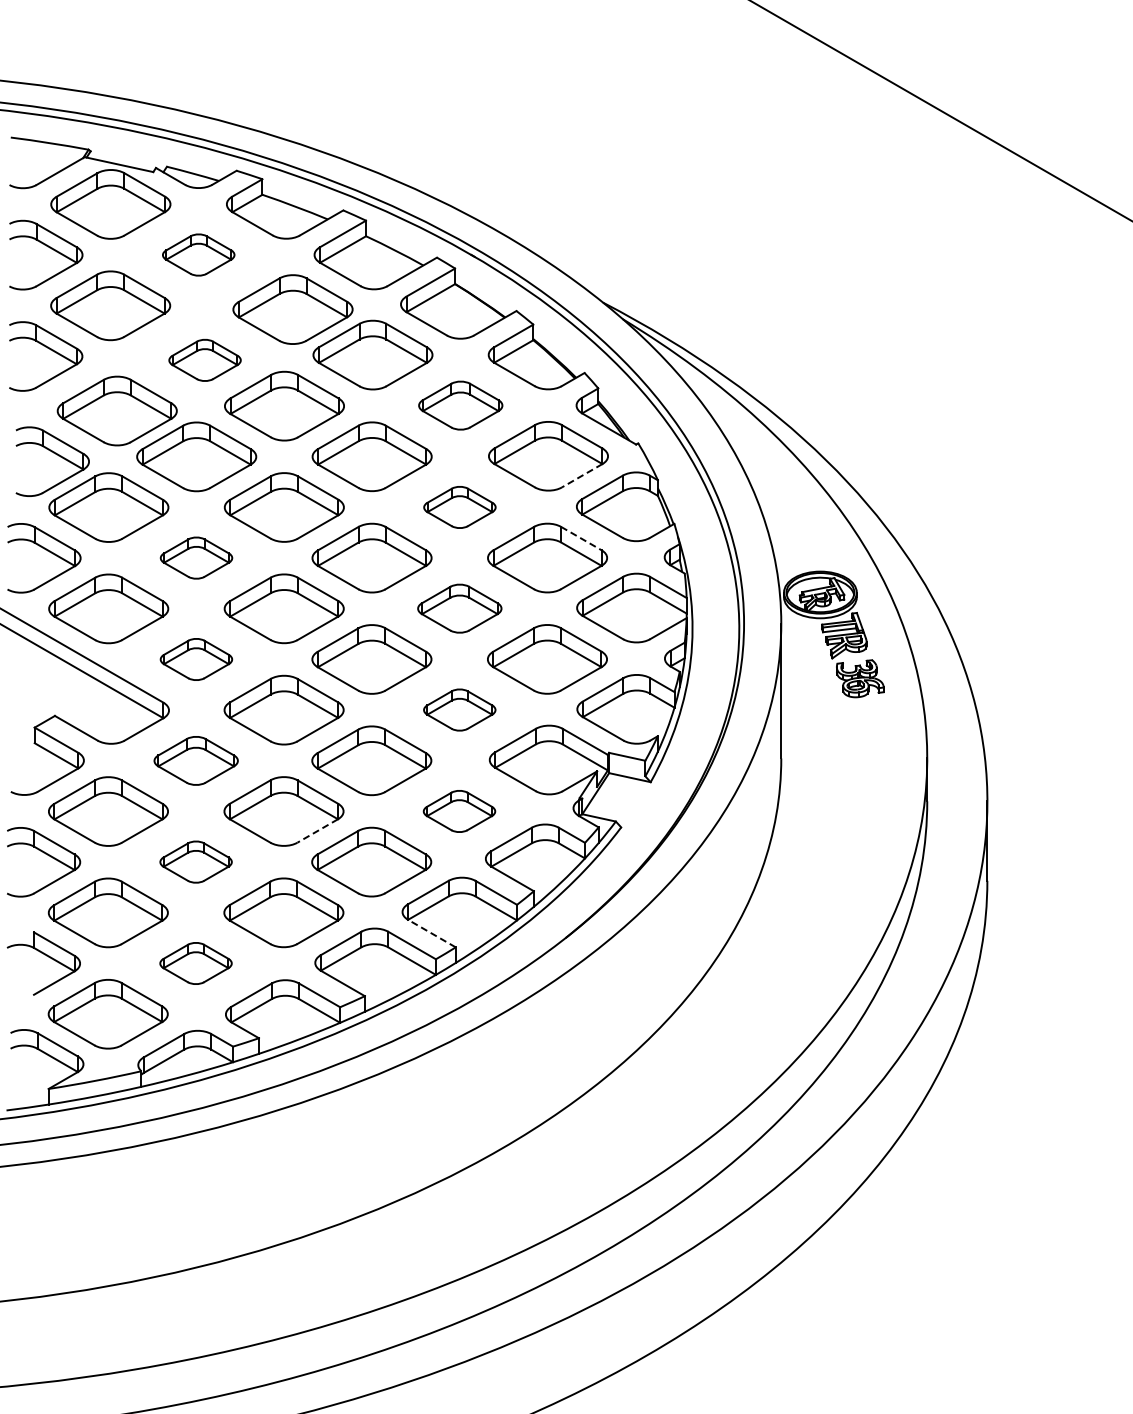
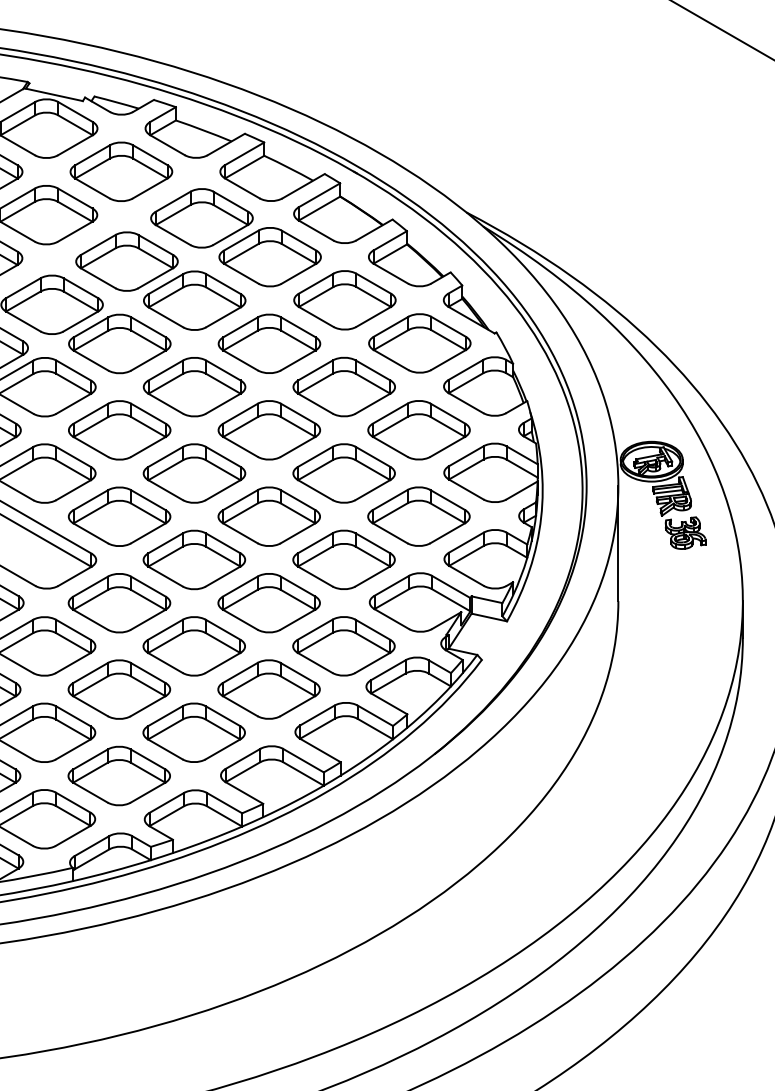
part: (198, 254) -> (121, 171), size x1.67
part: (204, 360) -> (126, 261), size x1.67
part: (460, 405) -> (344, 300), size x1.43
line: (581, 475) -> (447, 359), dashed -> solid
part: (459, 507) -> (343, 387), size x1.67
line: (581, 538) -> (447, 413), dashed -> solid
part: (196, 557) -> (119, 429), size x1.67
part: (459, 608) -> (343, 473), size x1.43
part: (196, 659) -> (119, 516), size x1.67
part: (459, 709) -> (343, 559), size x1.67
part: (195, 760) -> (118, 602), size x1.43
part: (459, 811) -> (343, 646), size x1.67
line: (317, 831) -> (222, 663), dashed -> solid
part: (195, 861) -> (118, 689), size x1.67
line: (431, 933) -> (320, 750), dashed -> solid
part: (195, 963) -> (118, 776), size x1.67

